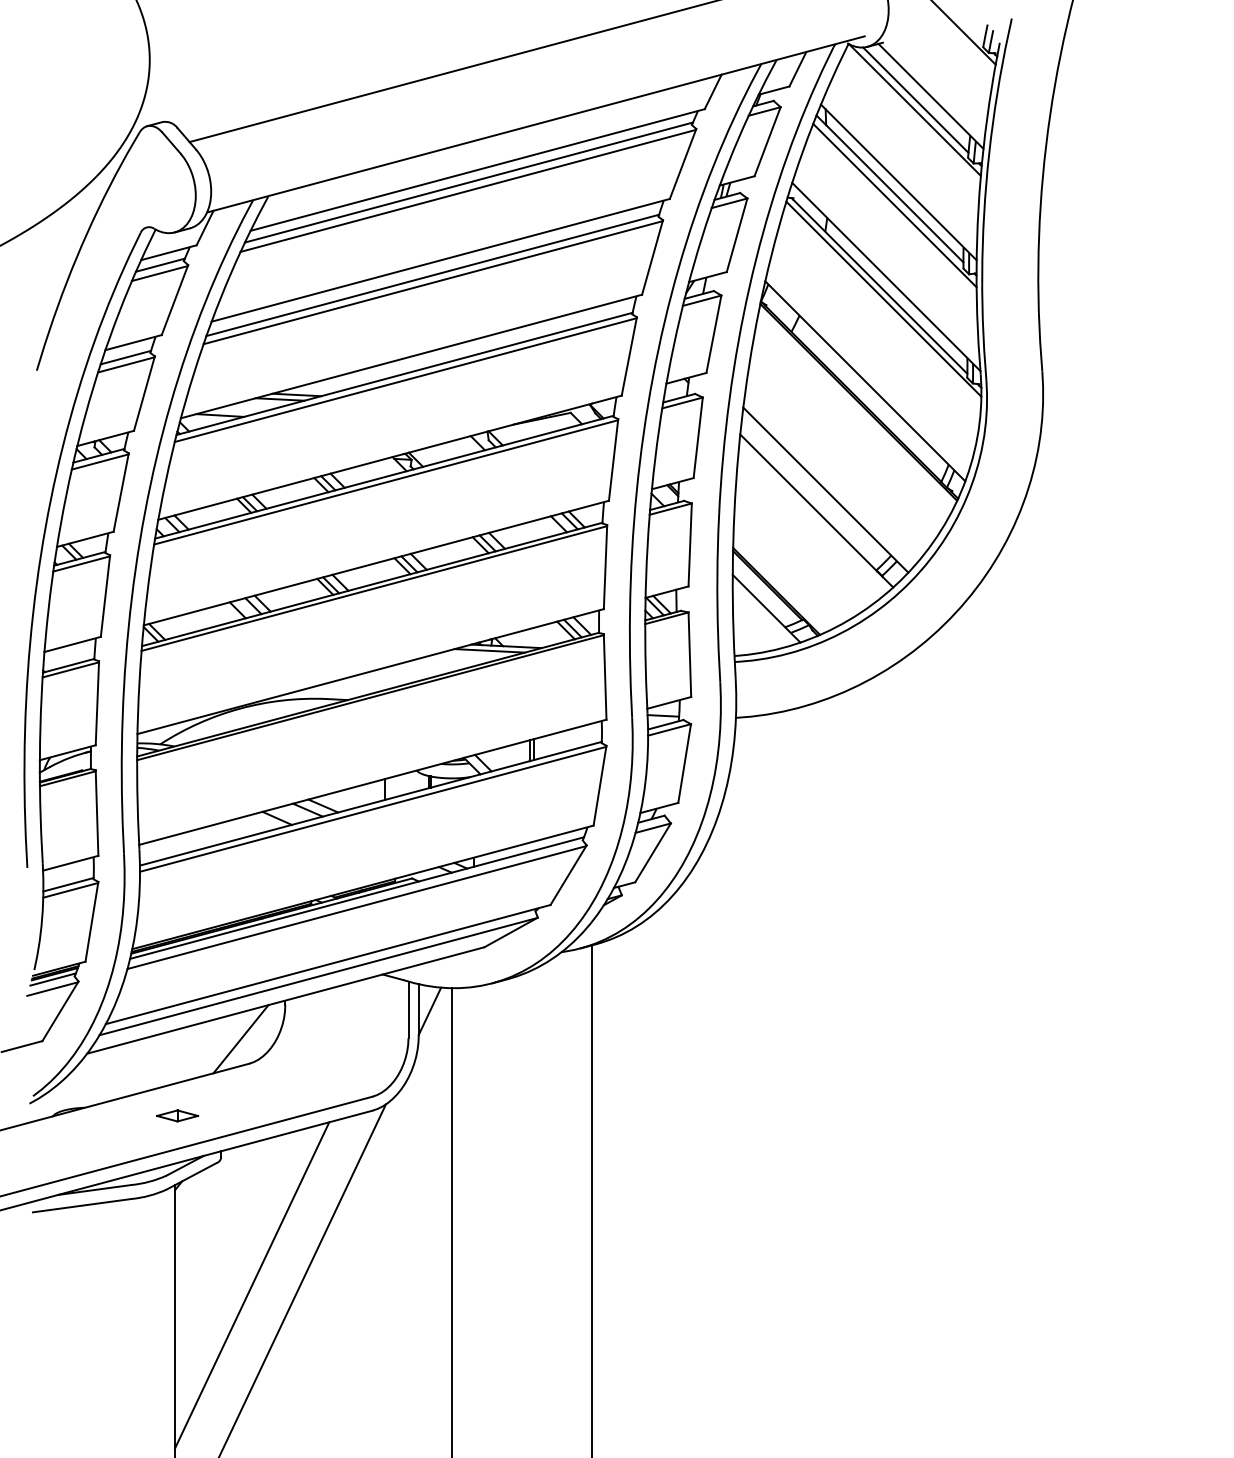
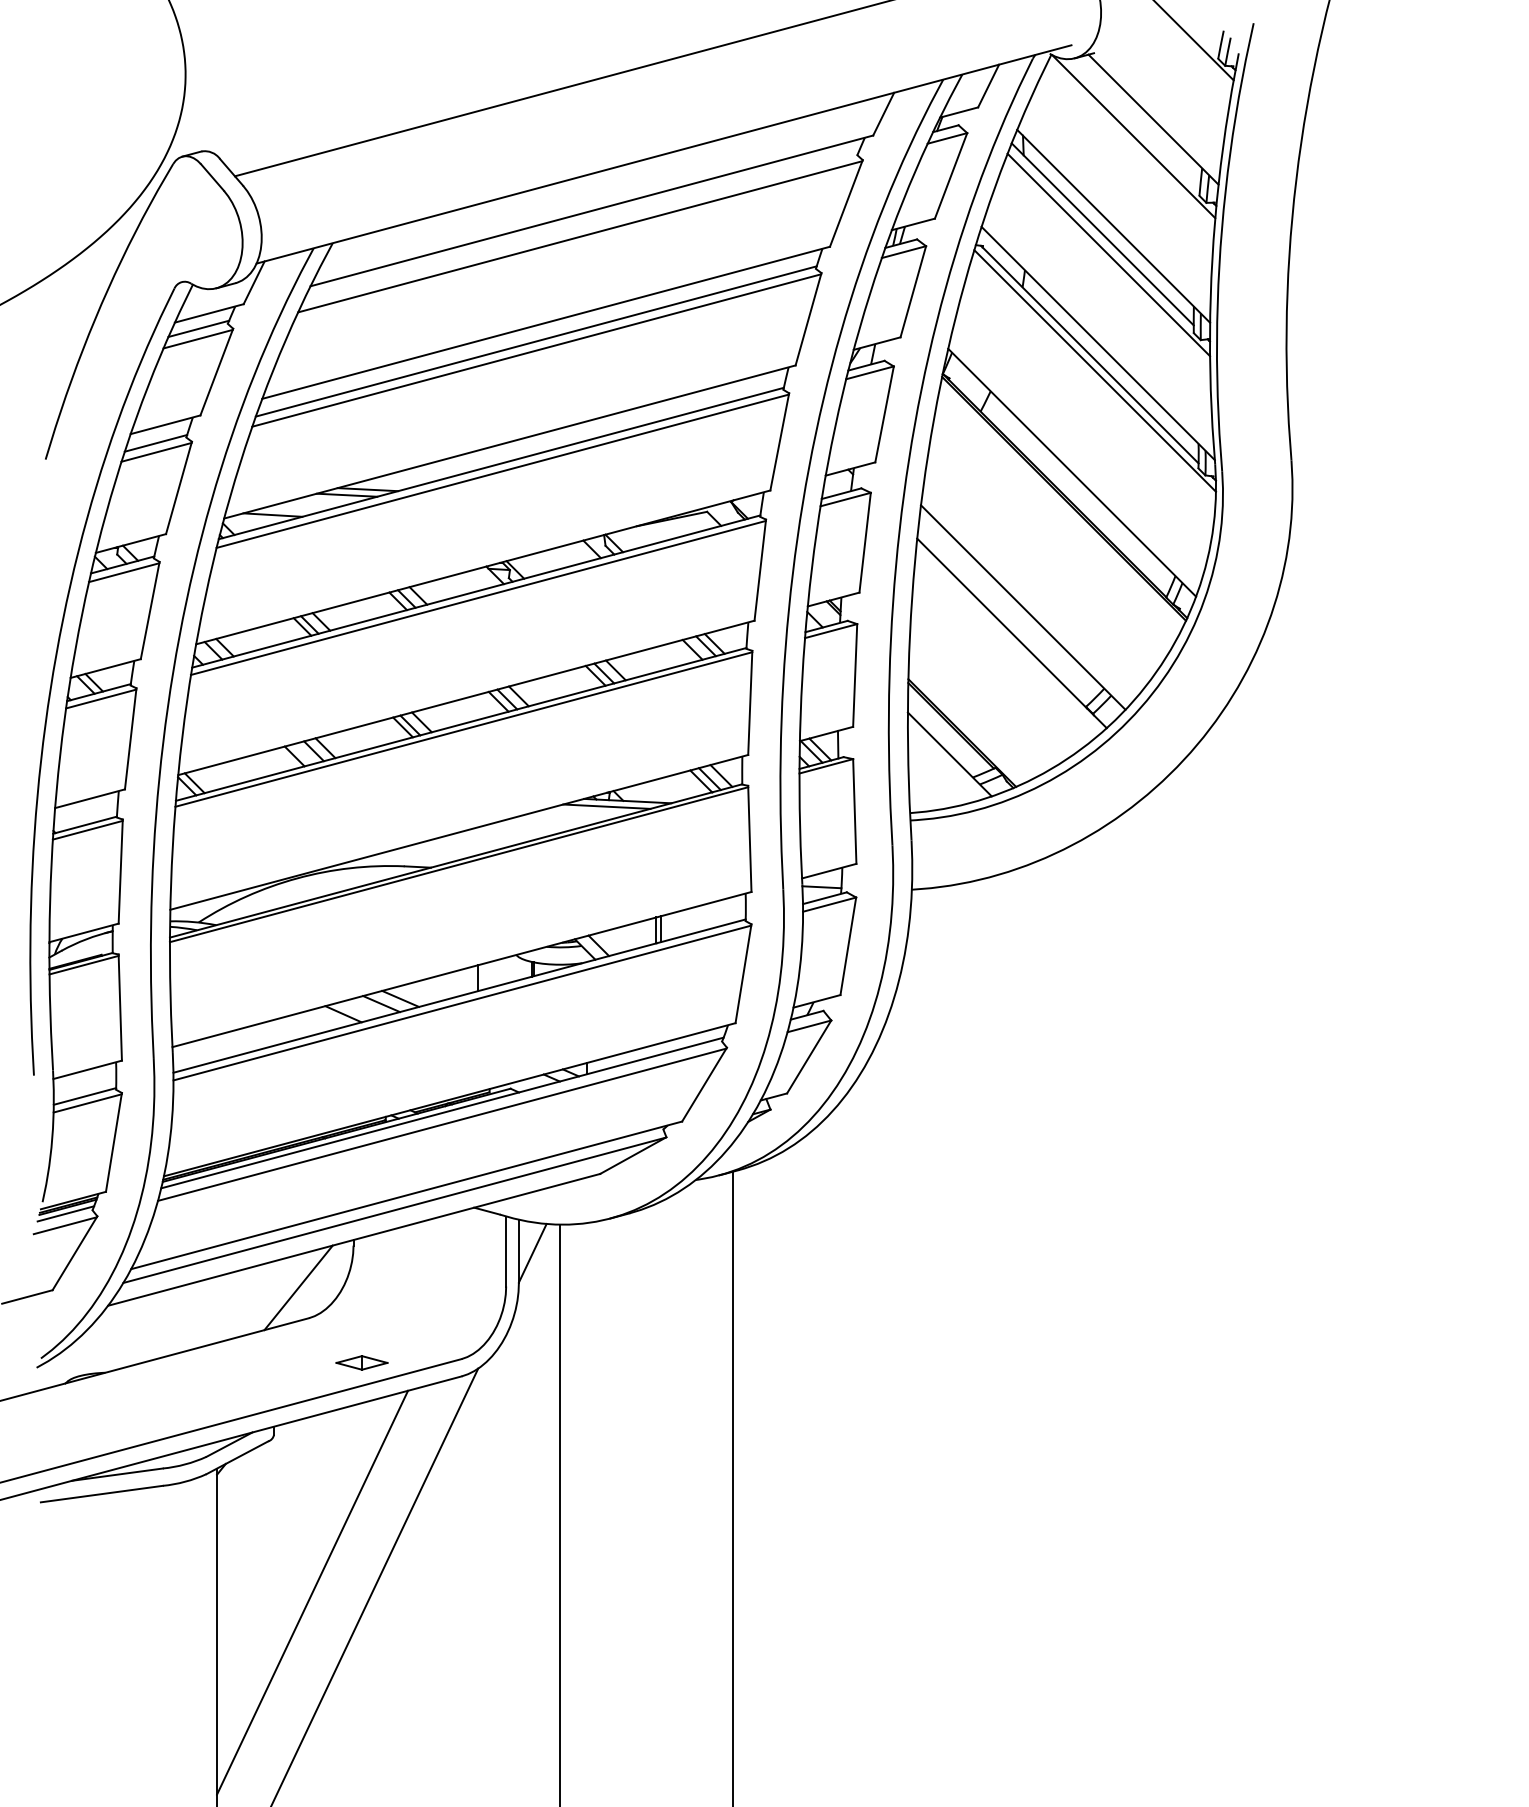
line: (915, 100) -> (1134, 124), removed
line: (468, 182) -> (580, 226), removed
part: (177, 1115) -> (361, 1362), moved

